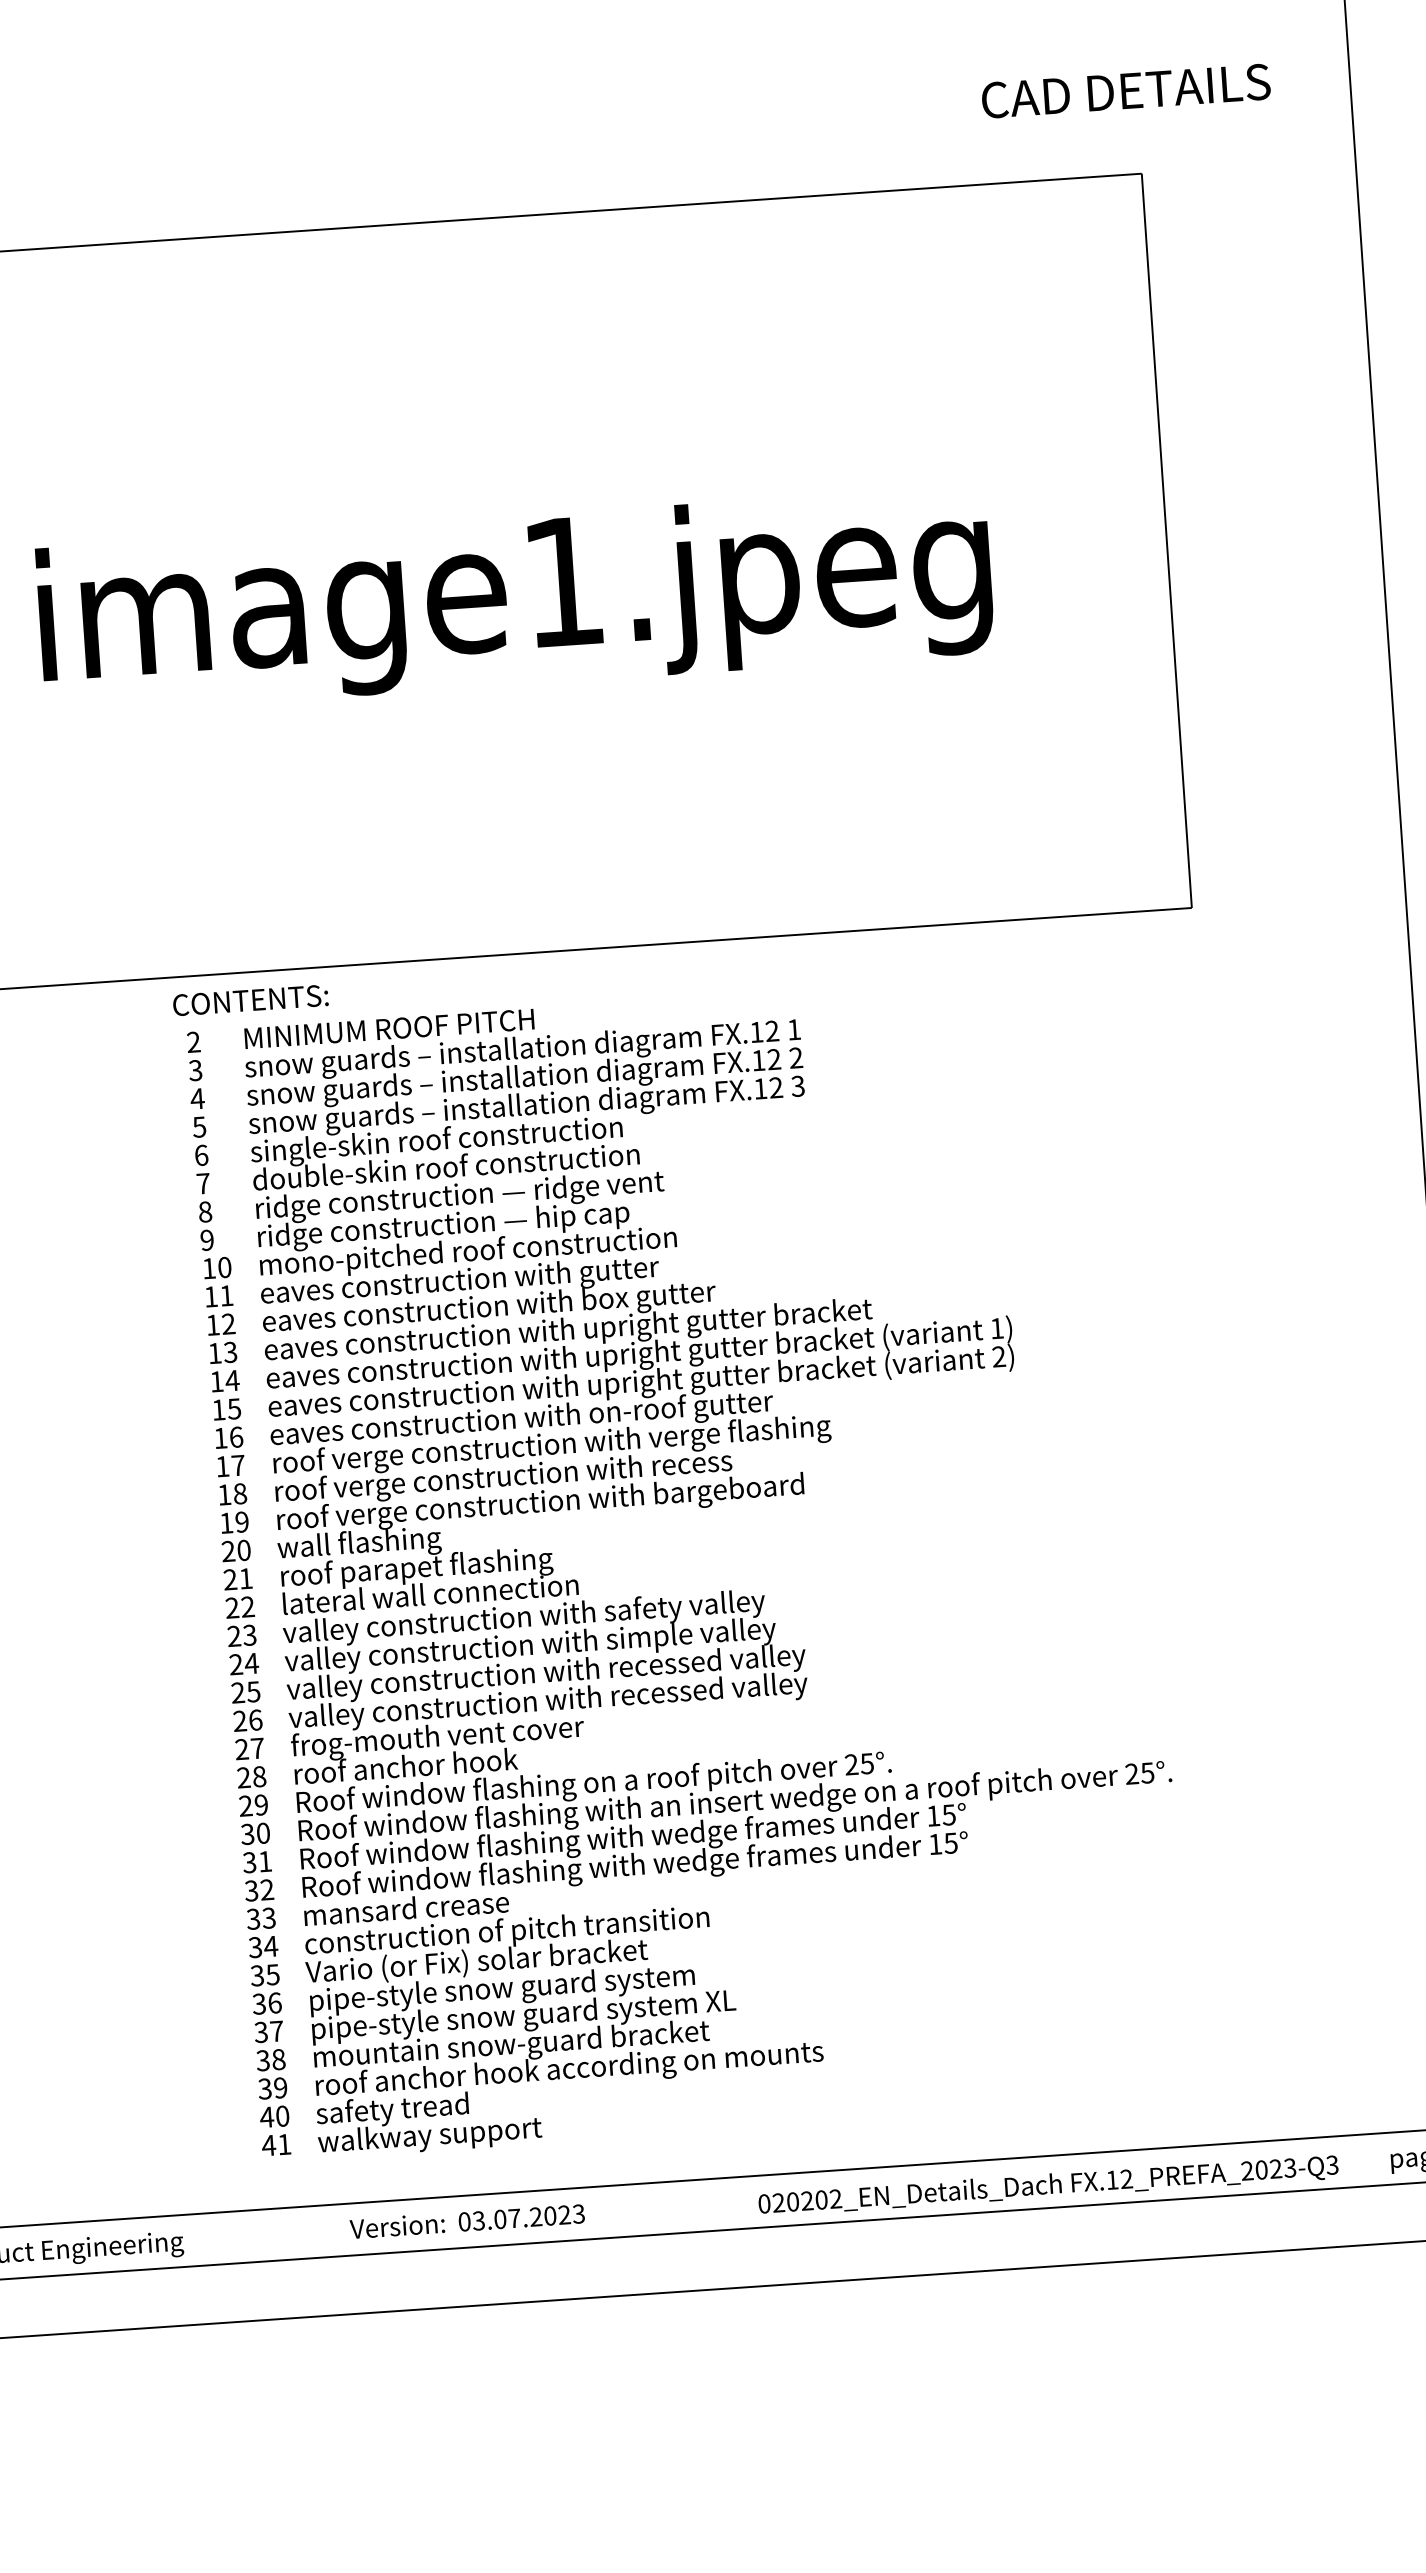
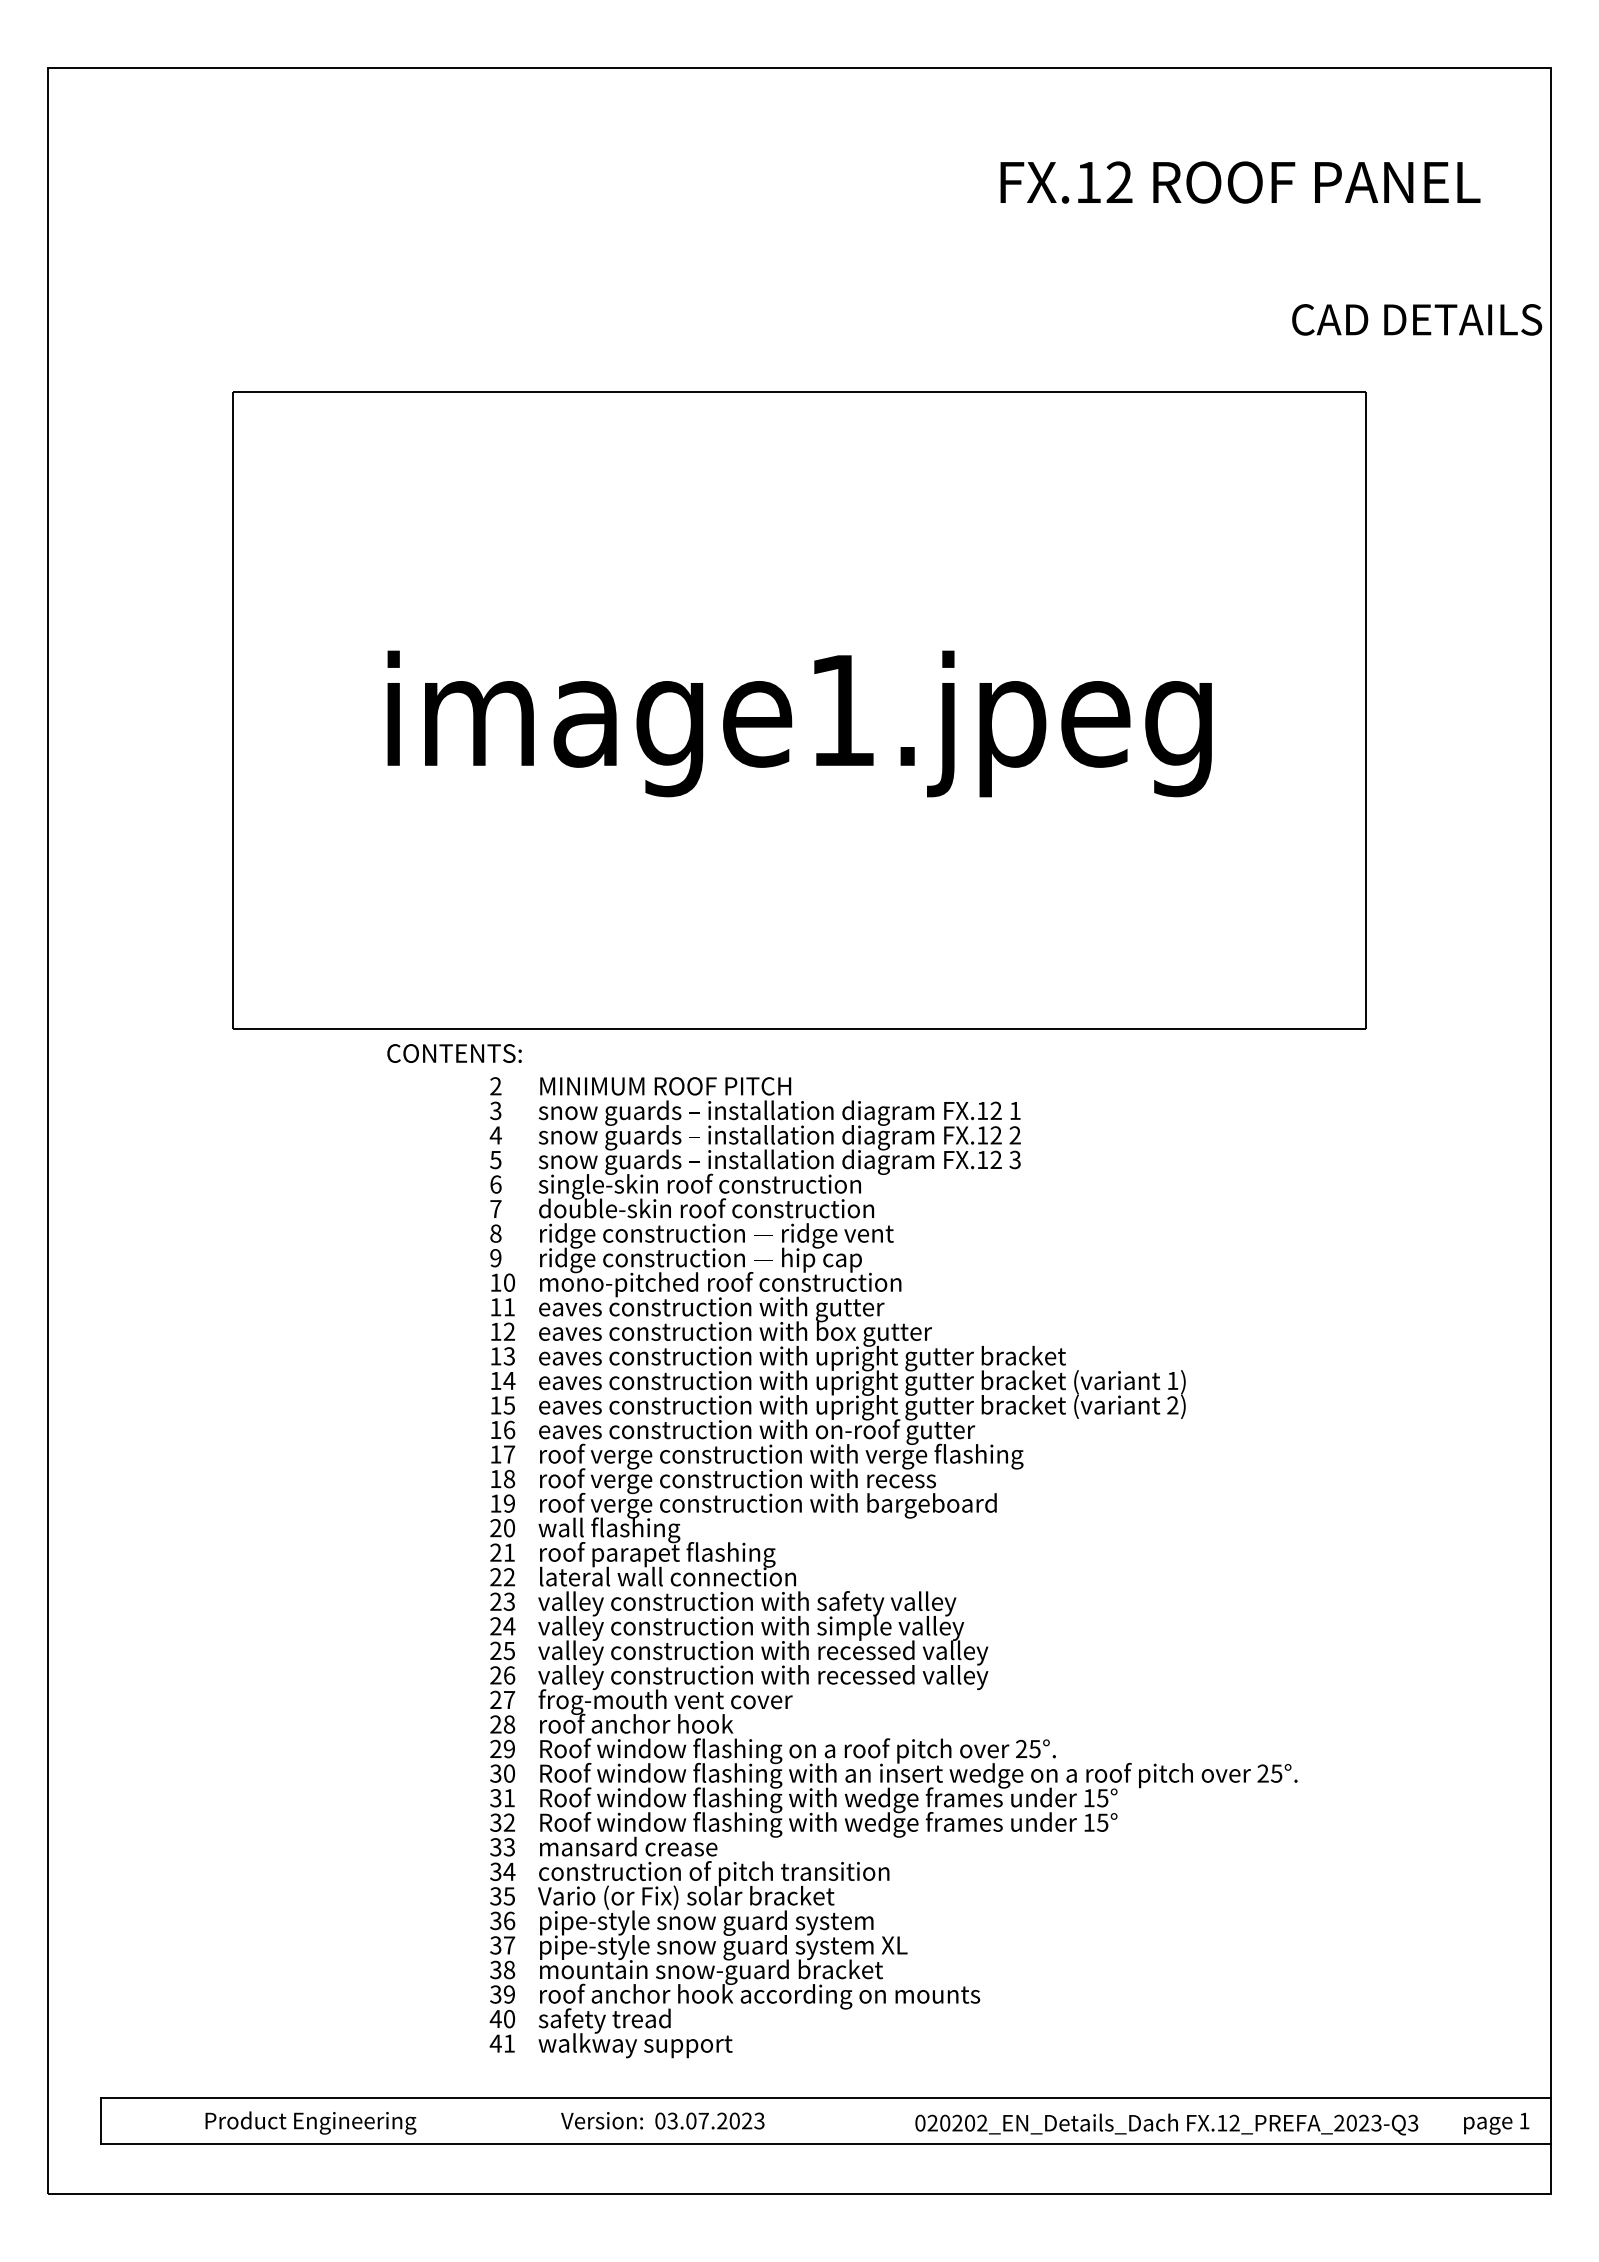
text: (1126, 90) -> (1417, 319), moved
text: (250, 1000) -> (454, 1053), moved

